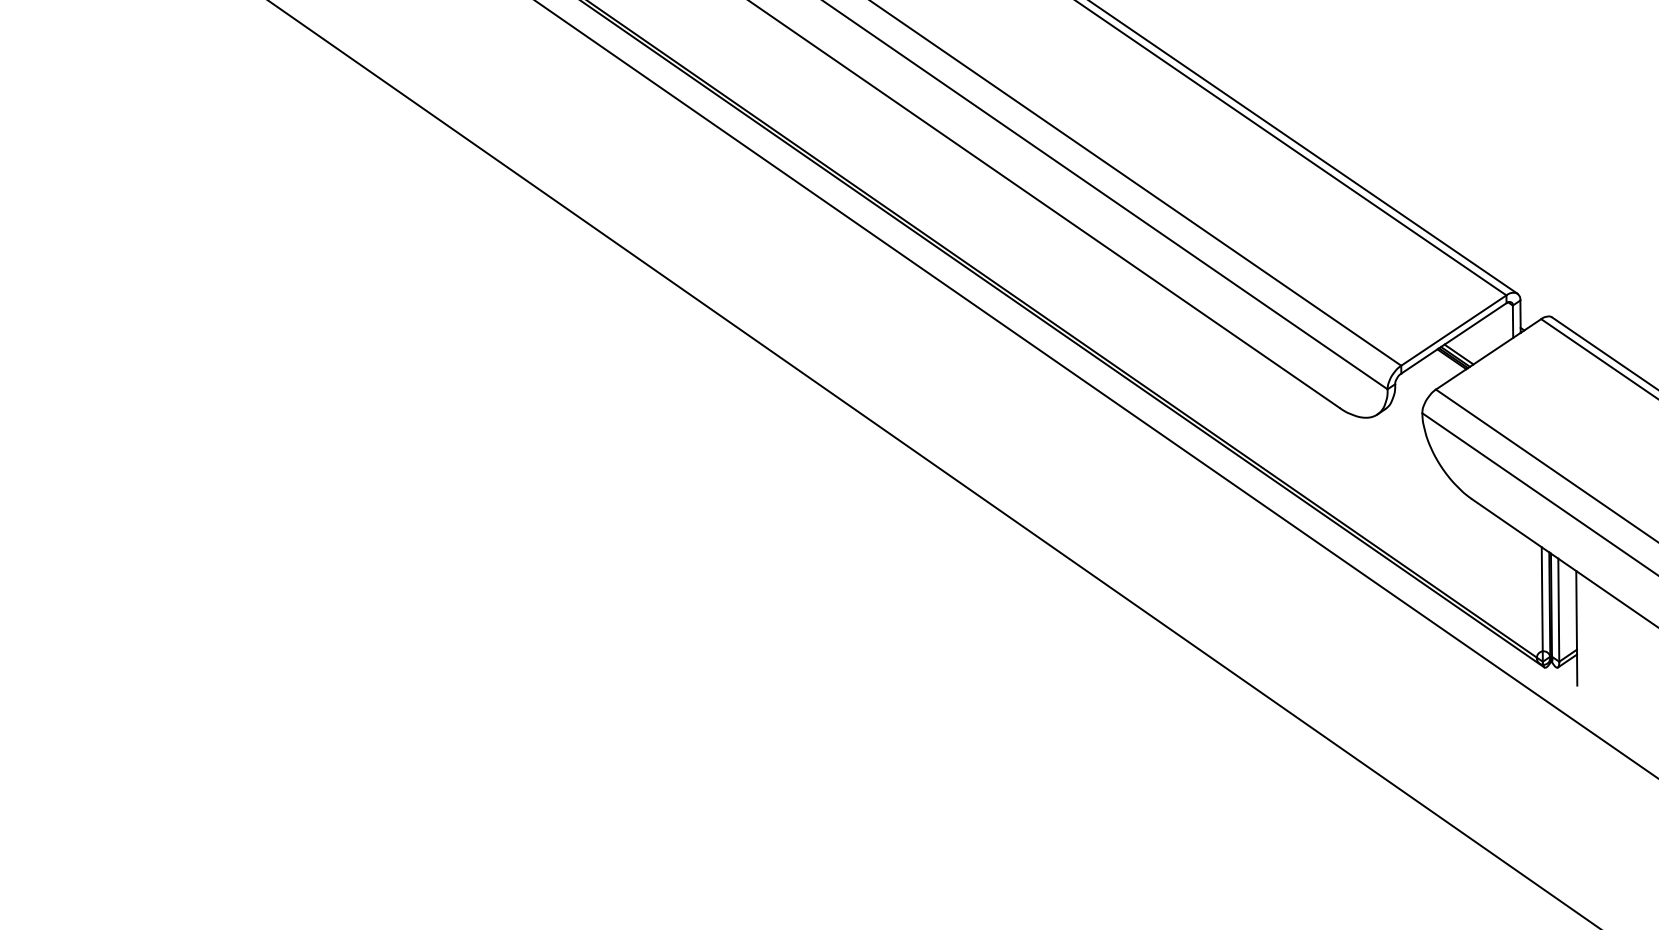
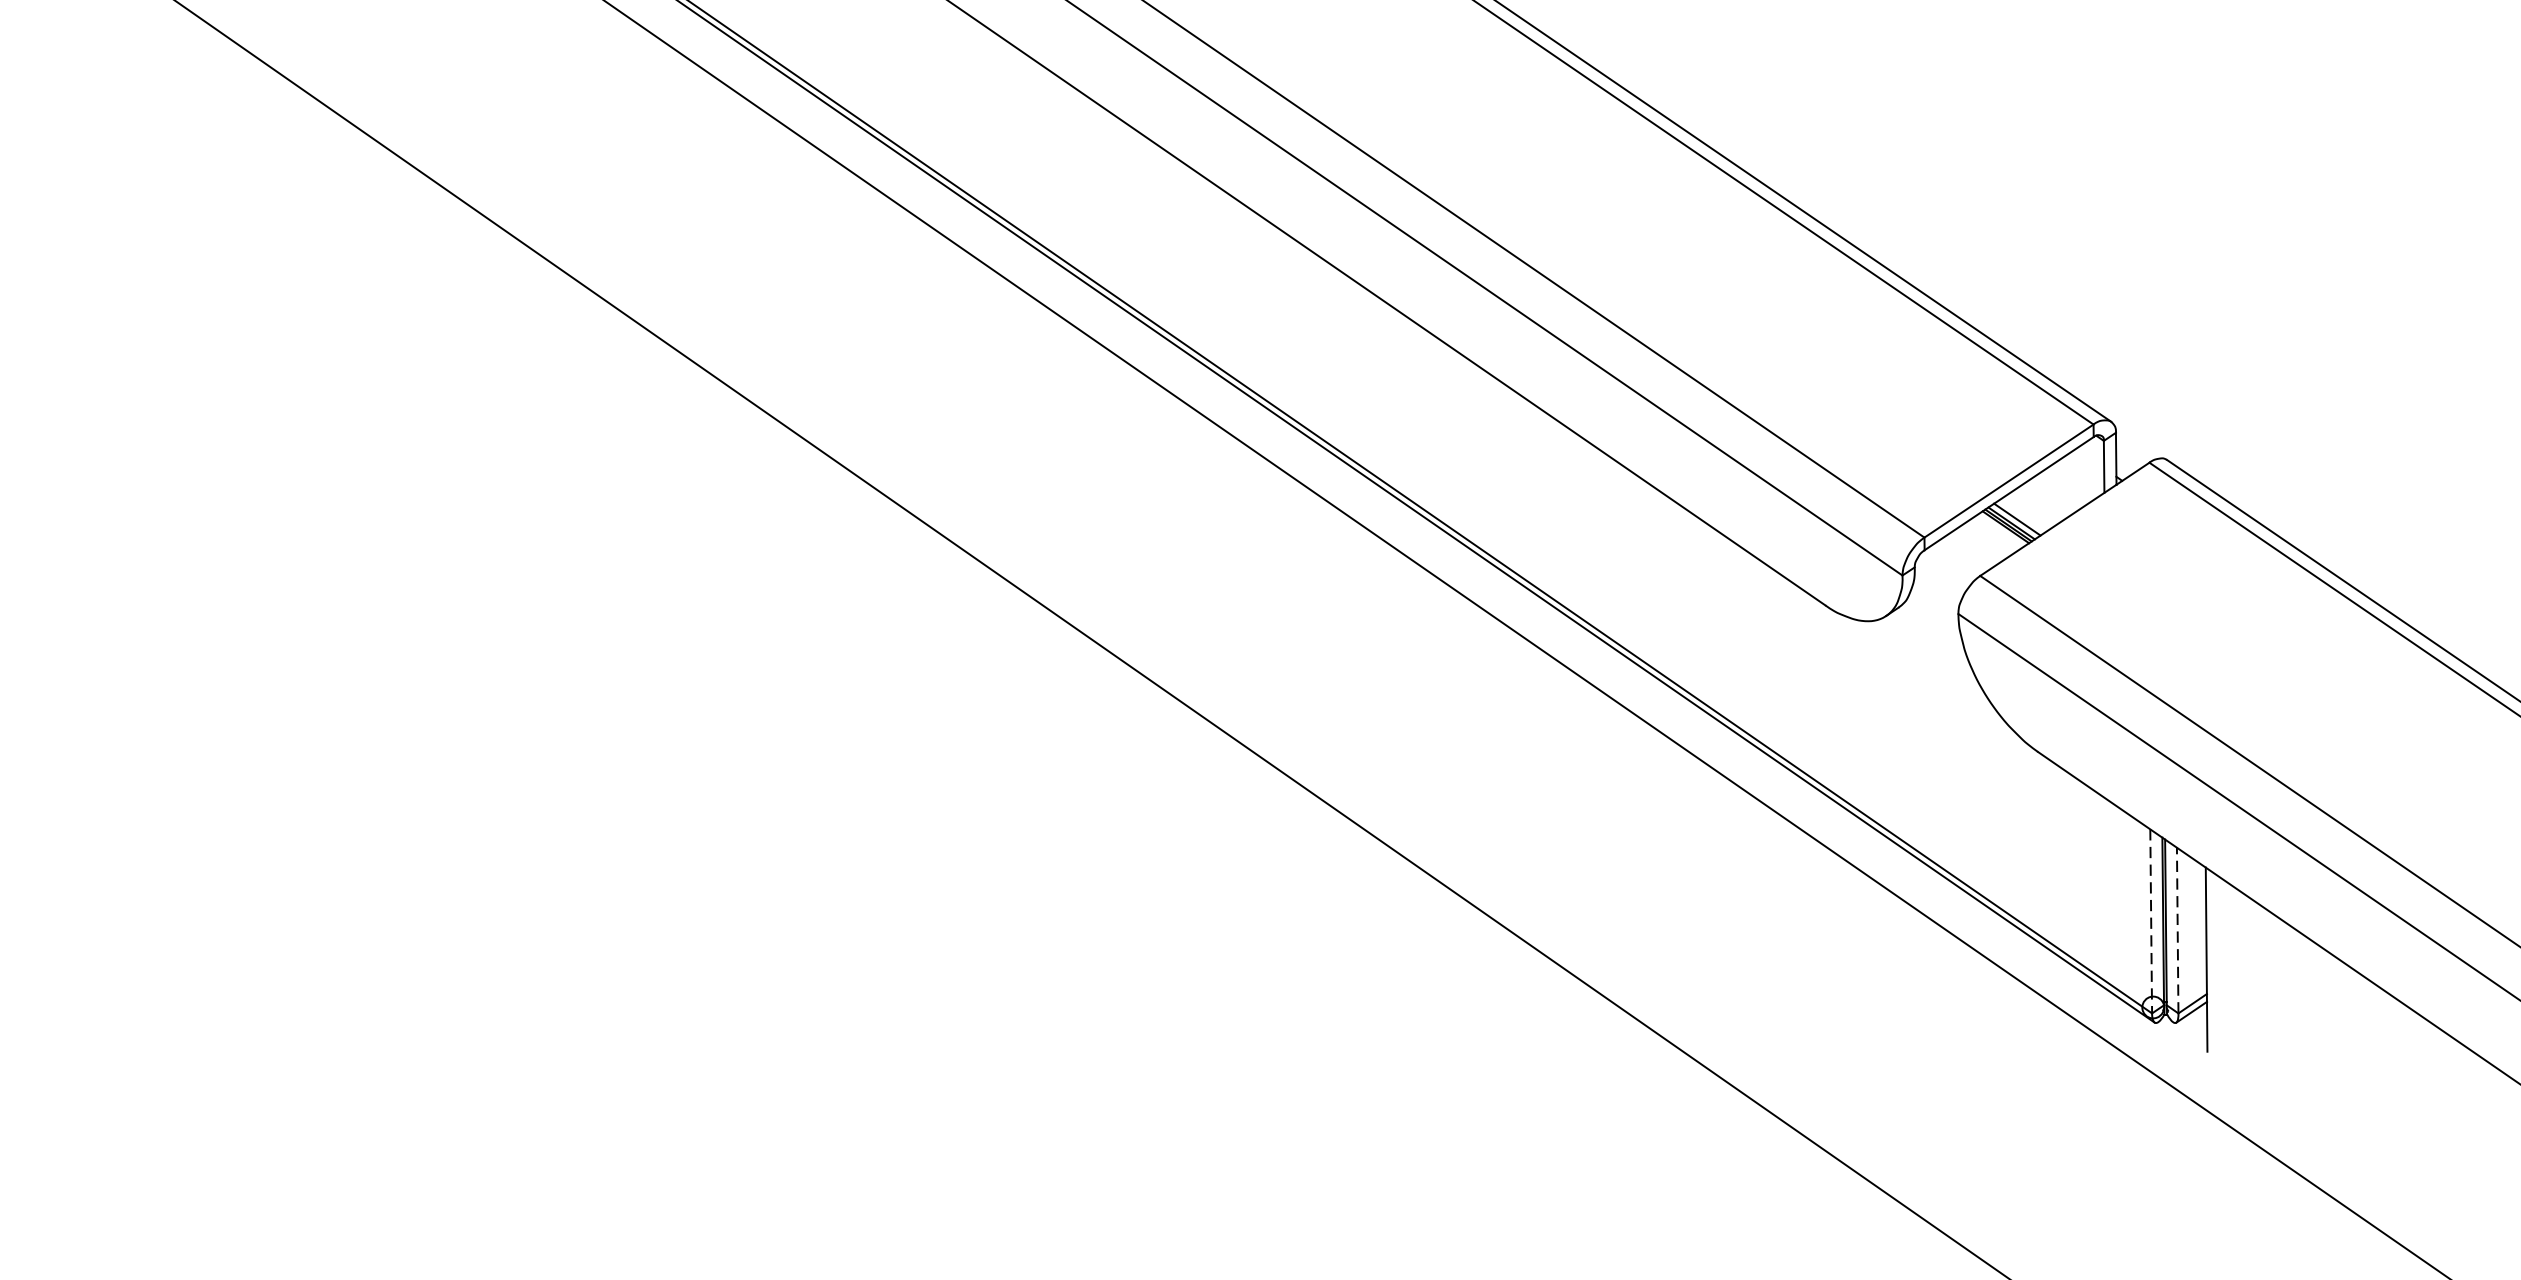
line: (1542, 604) -> (2151, 921), solid -> dashed
line: (1558, 610) -> (2177, 931), solid -> dashed

